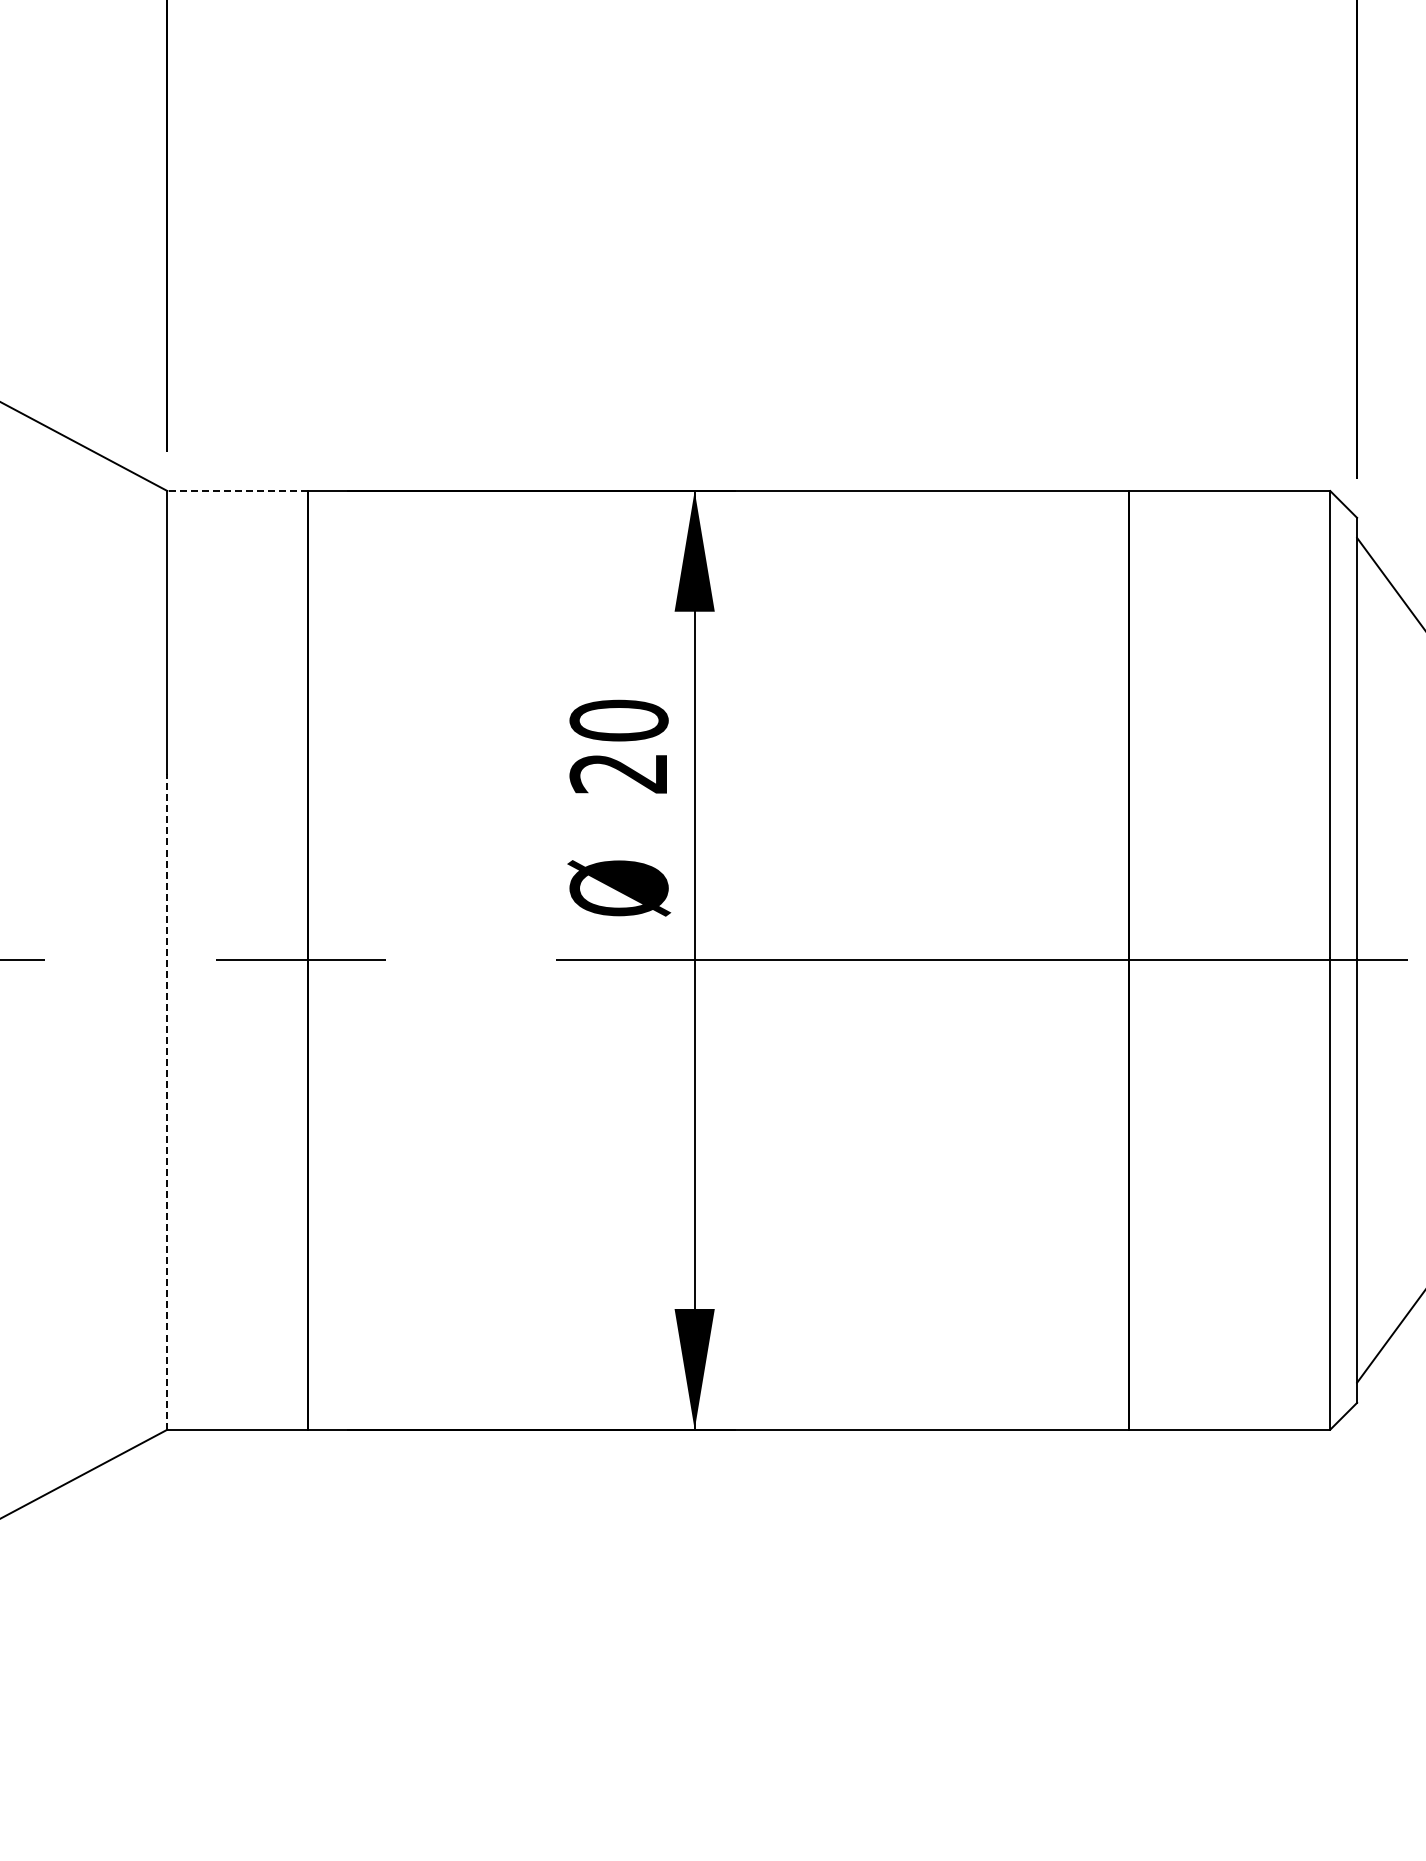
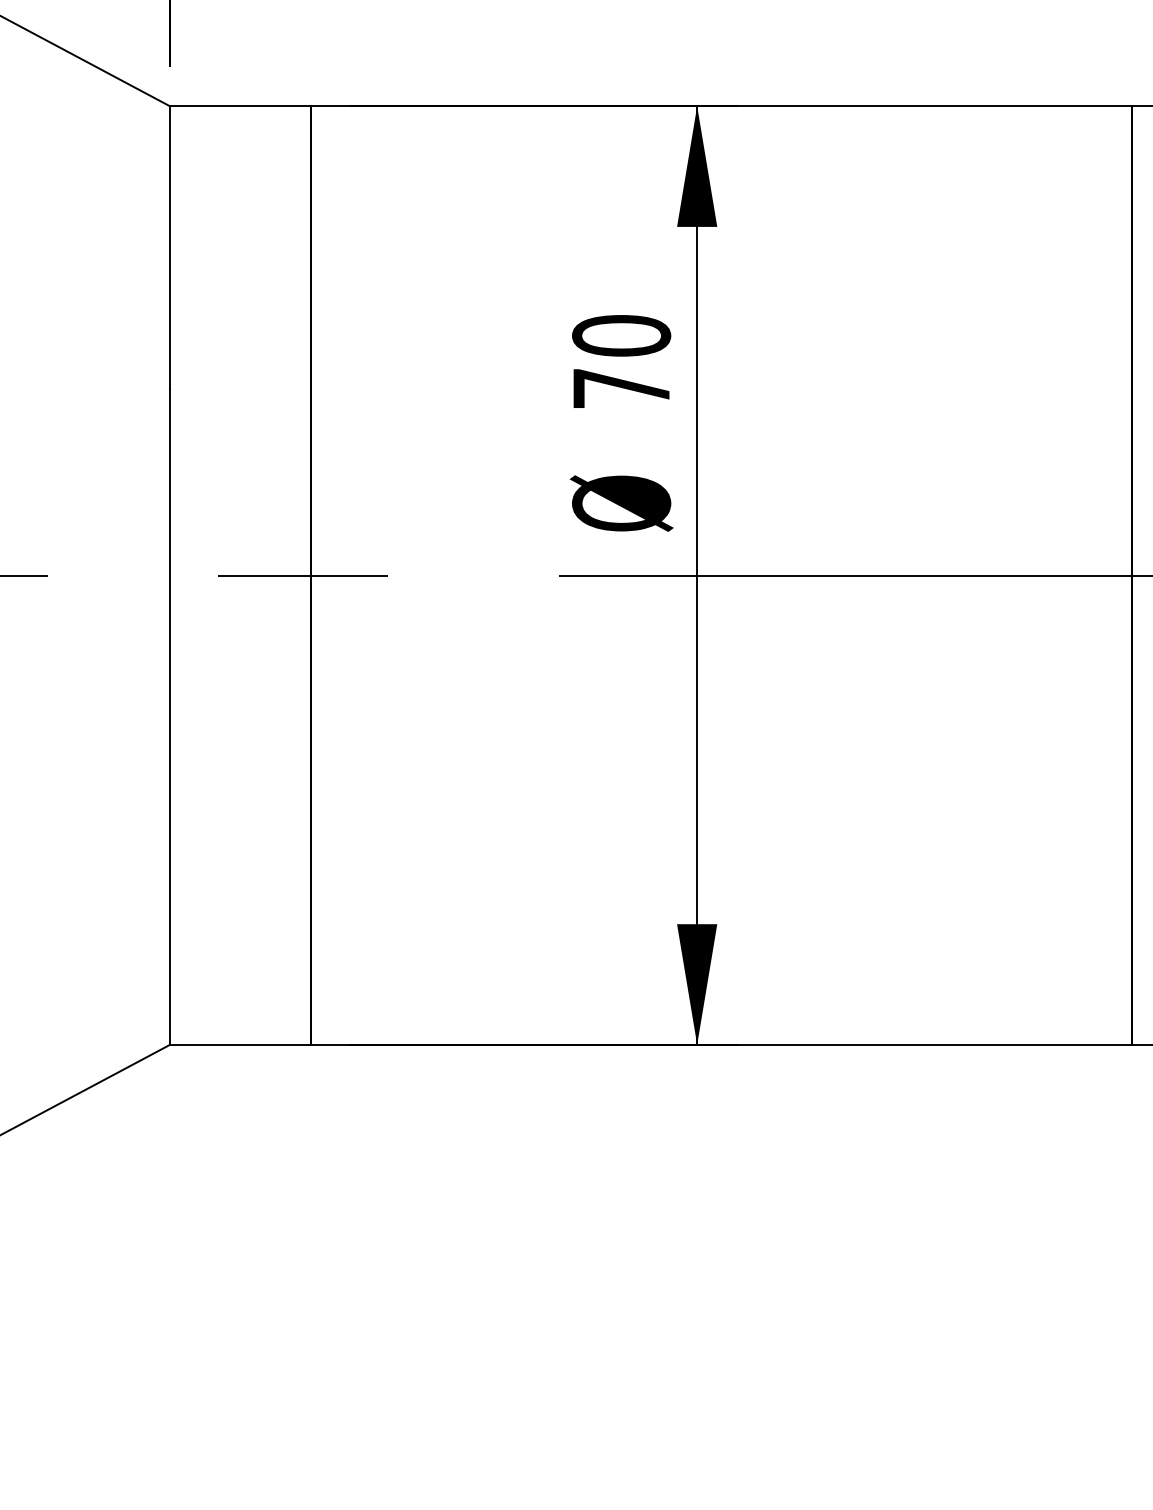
line: (237, 491) -> (239, 106), dashed -> solid
text: (617, 773) -> (619, 388), 20 -> 70
line: (167, 1101) -> (169, 716), dashed -> solid

